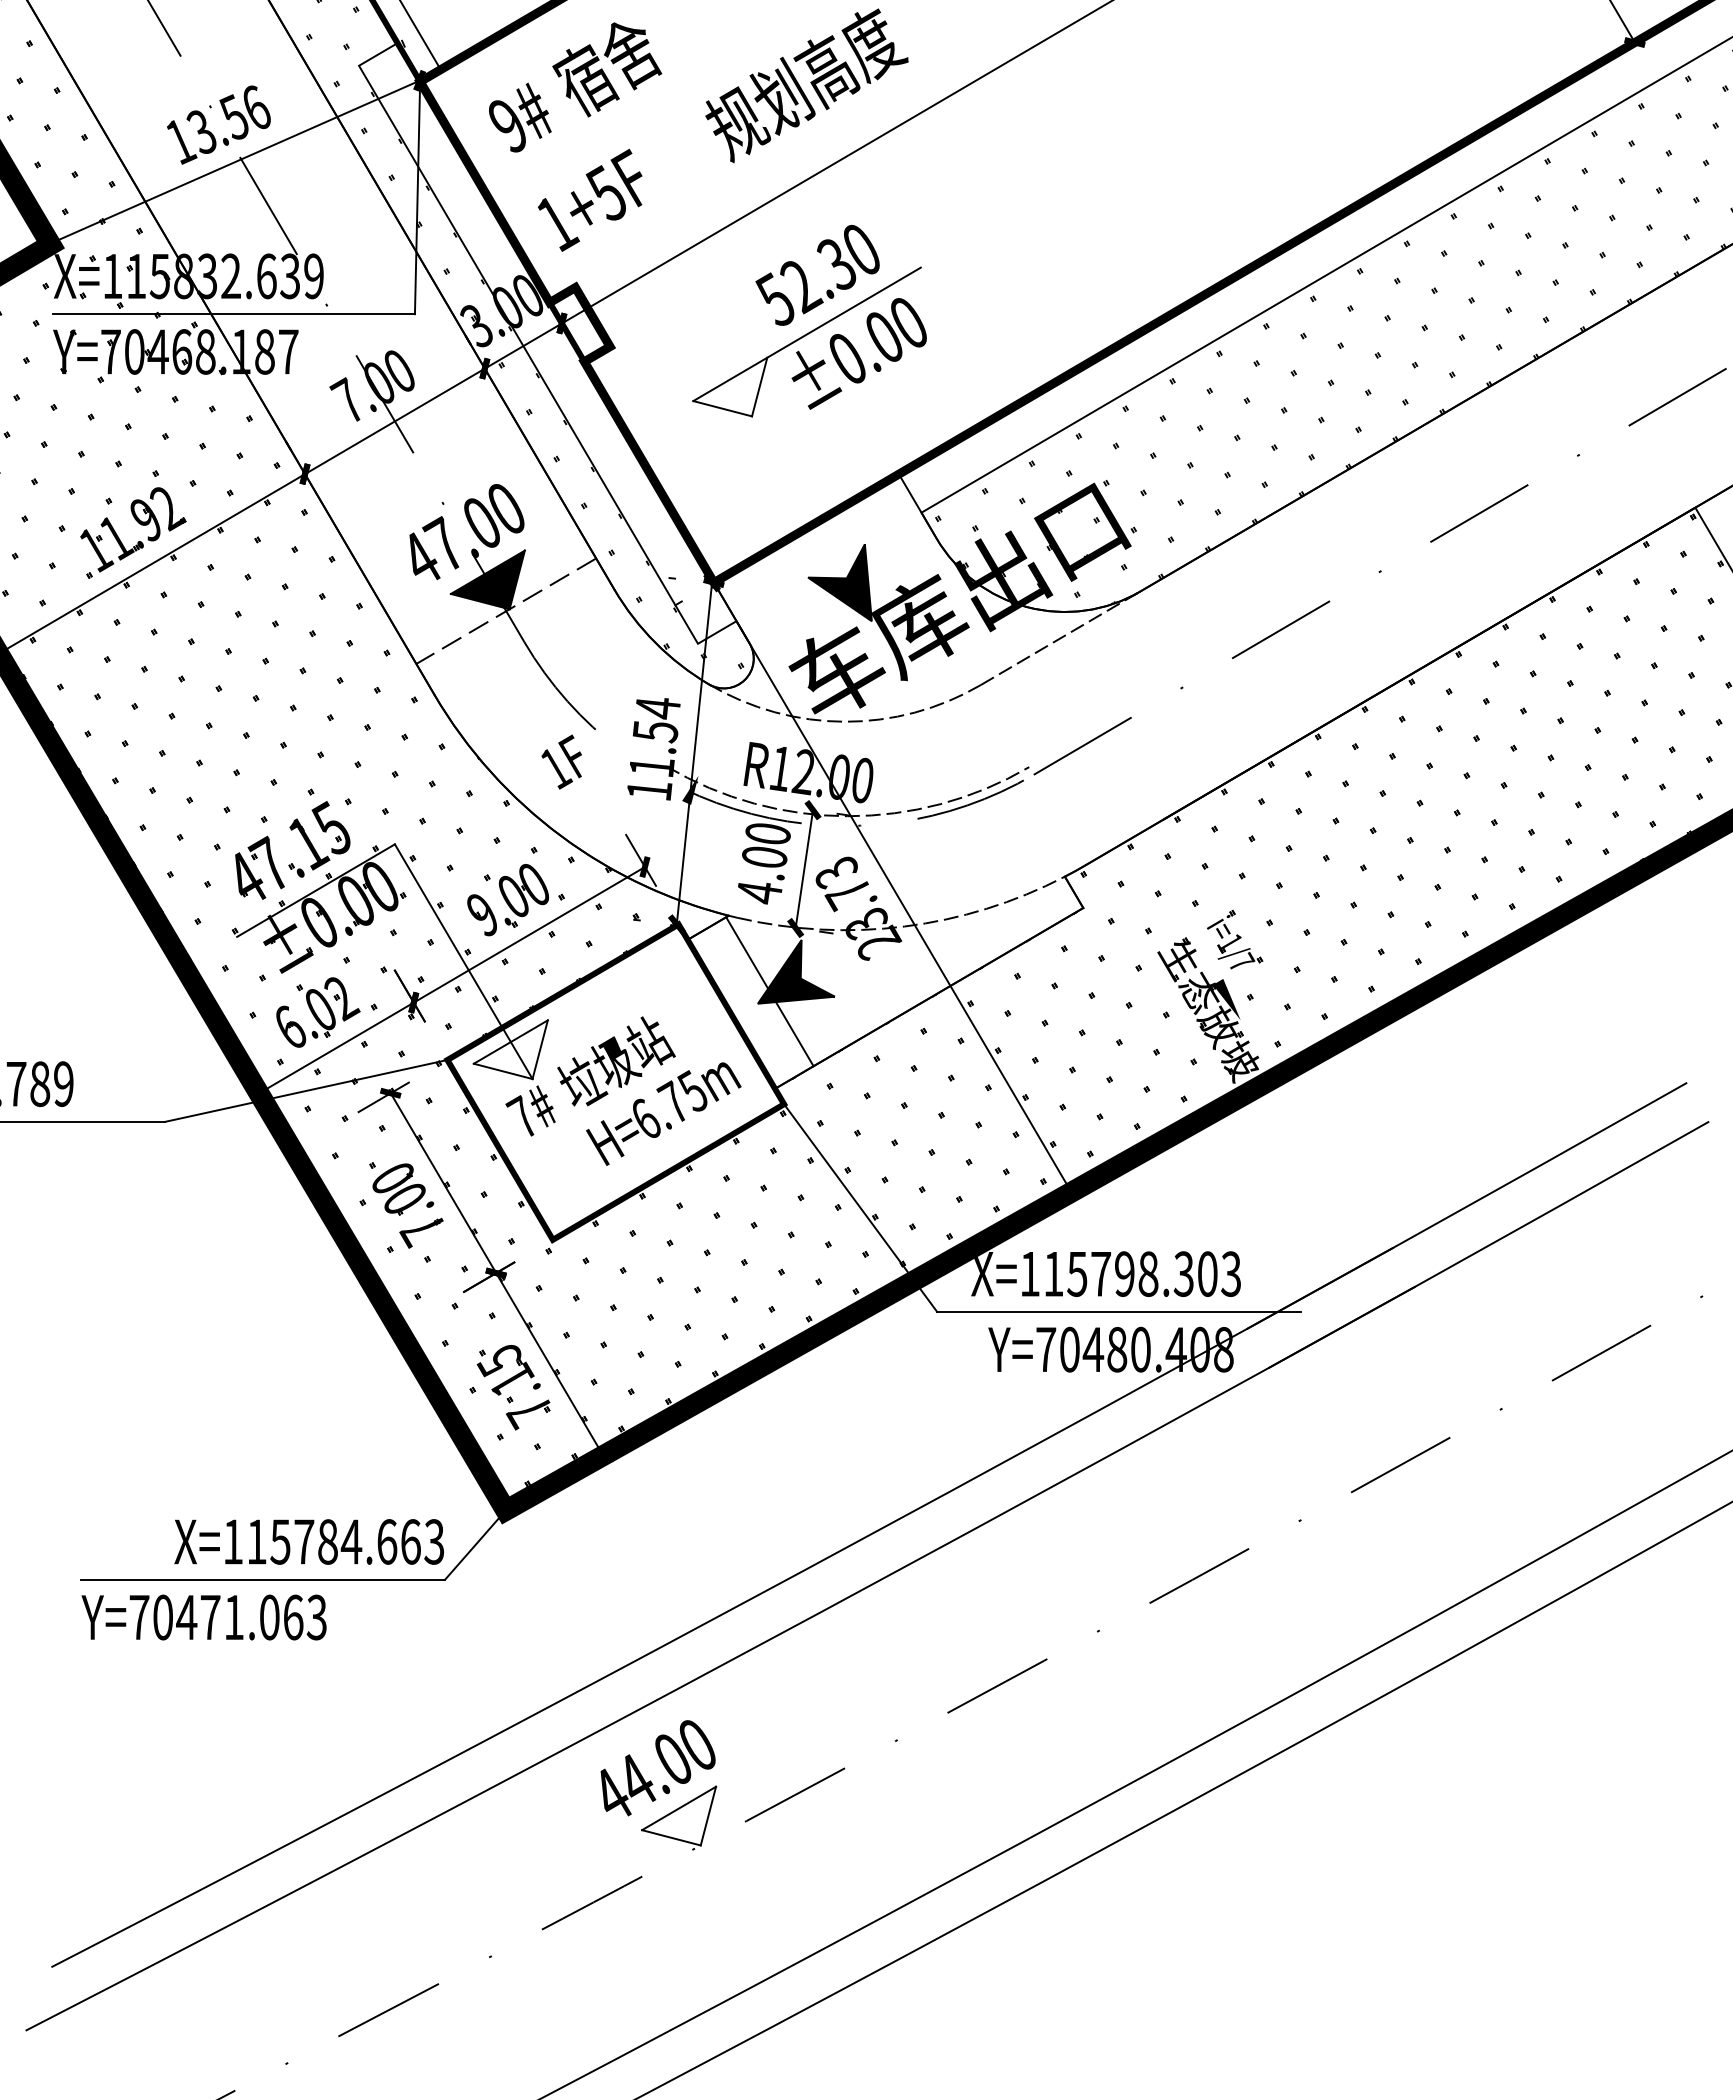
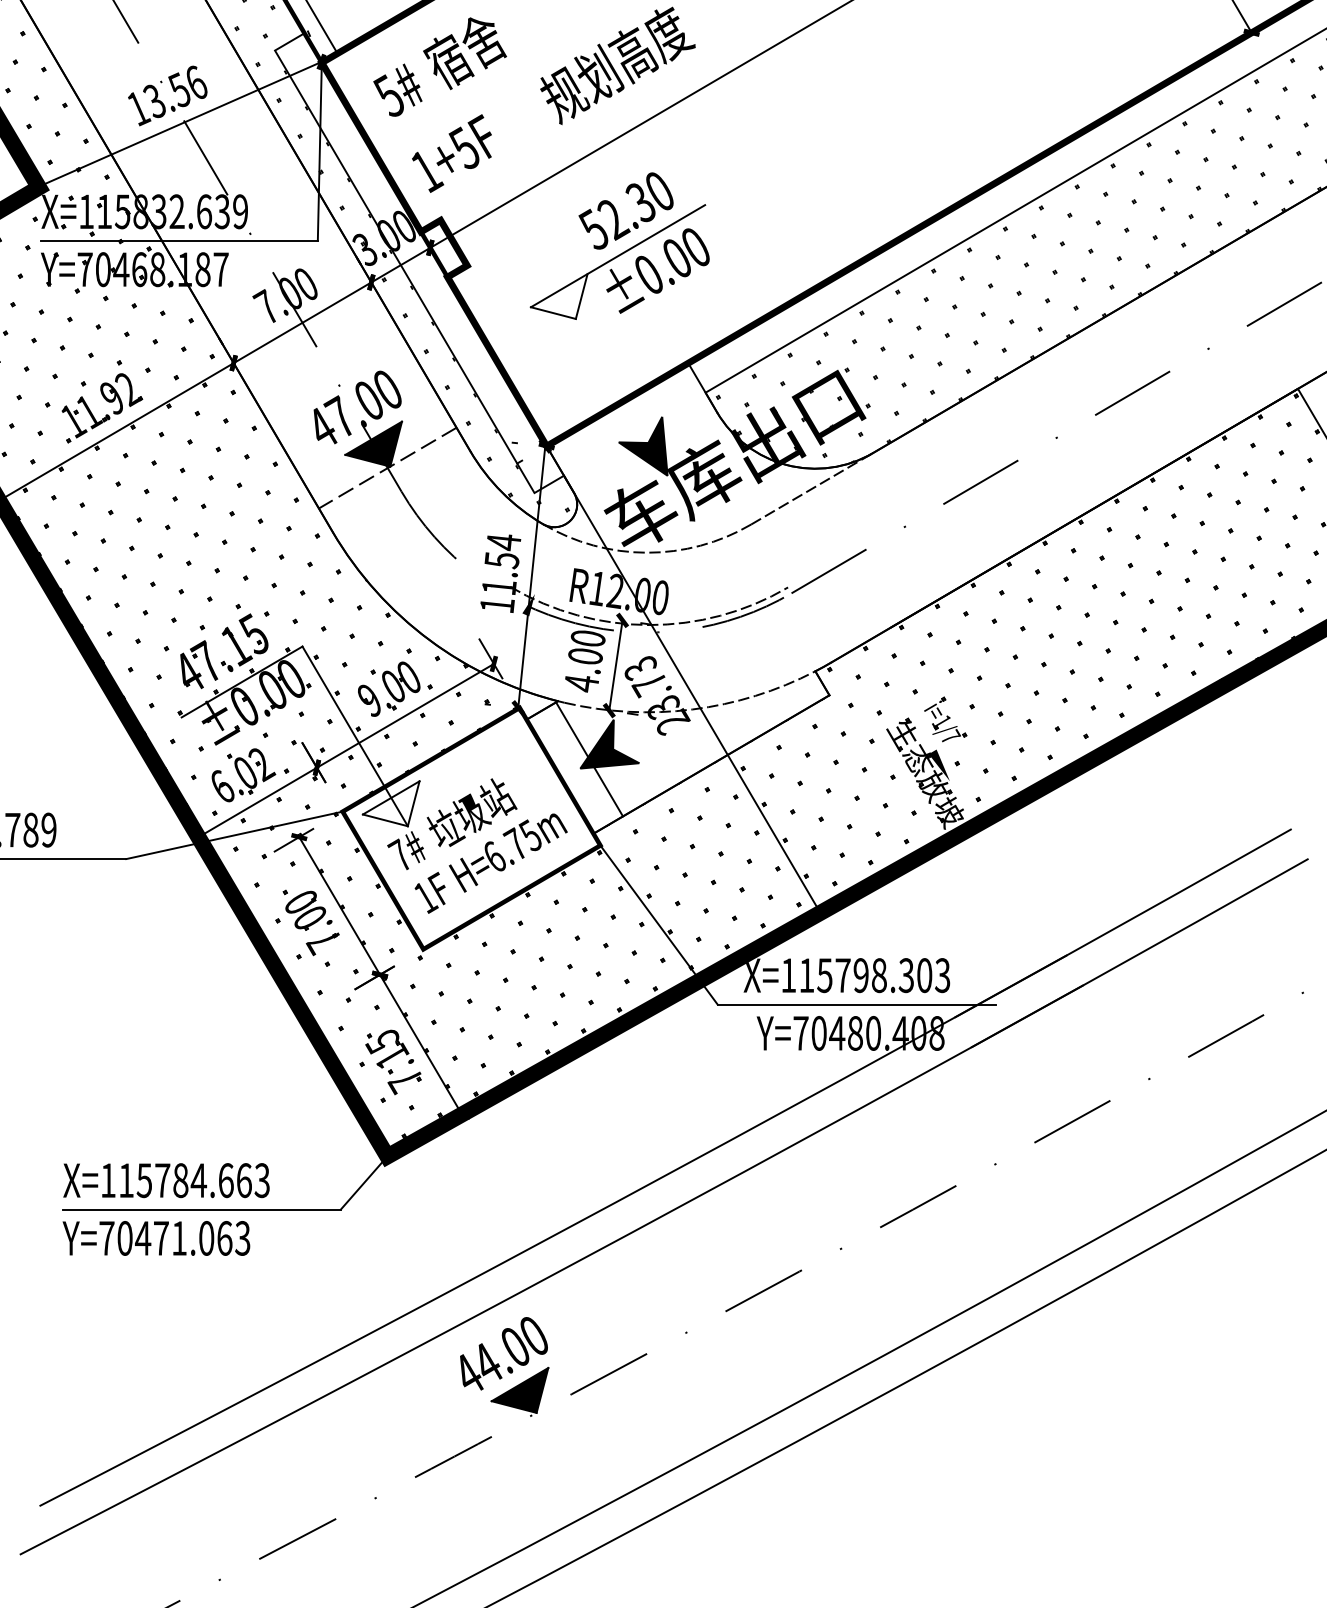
text: (507, 124) -> (388, 95), 9# -> 5#
text: (561, 761) -> (430, 892), moved
text: (308, 1541) -> (165, 1180), moved
fill: (679, 1815) -> (520, 1389), added

